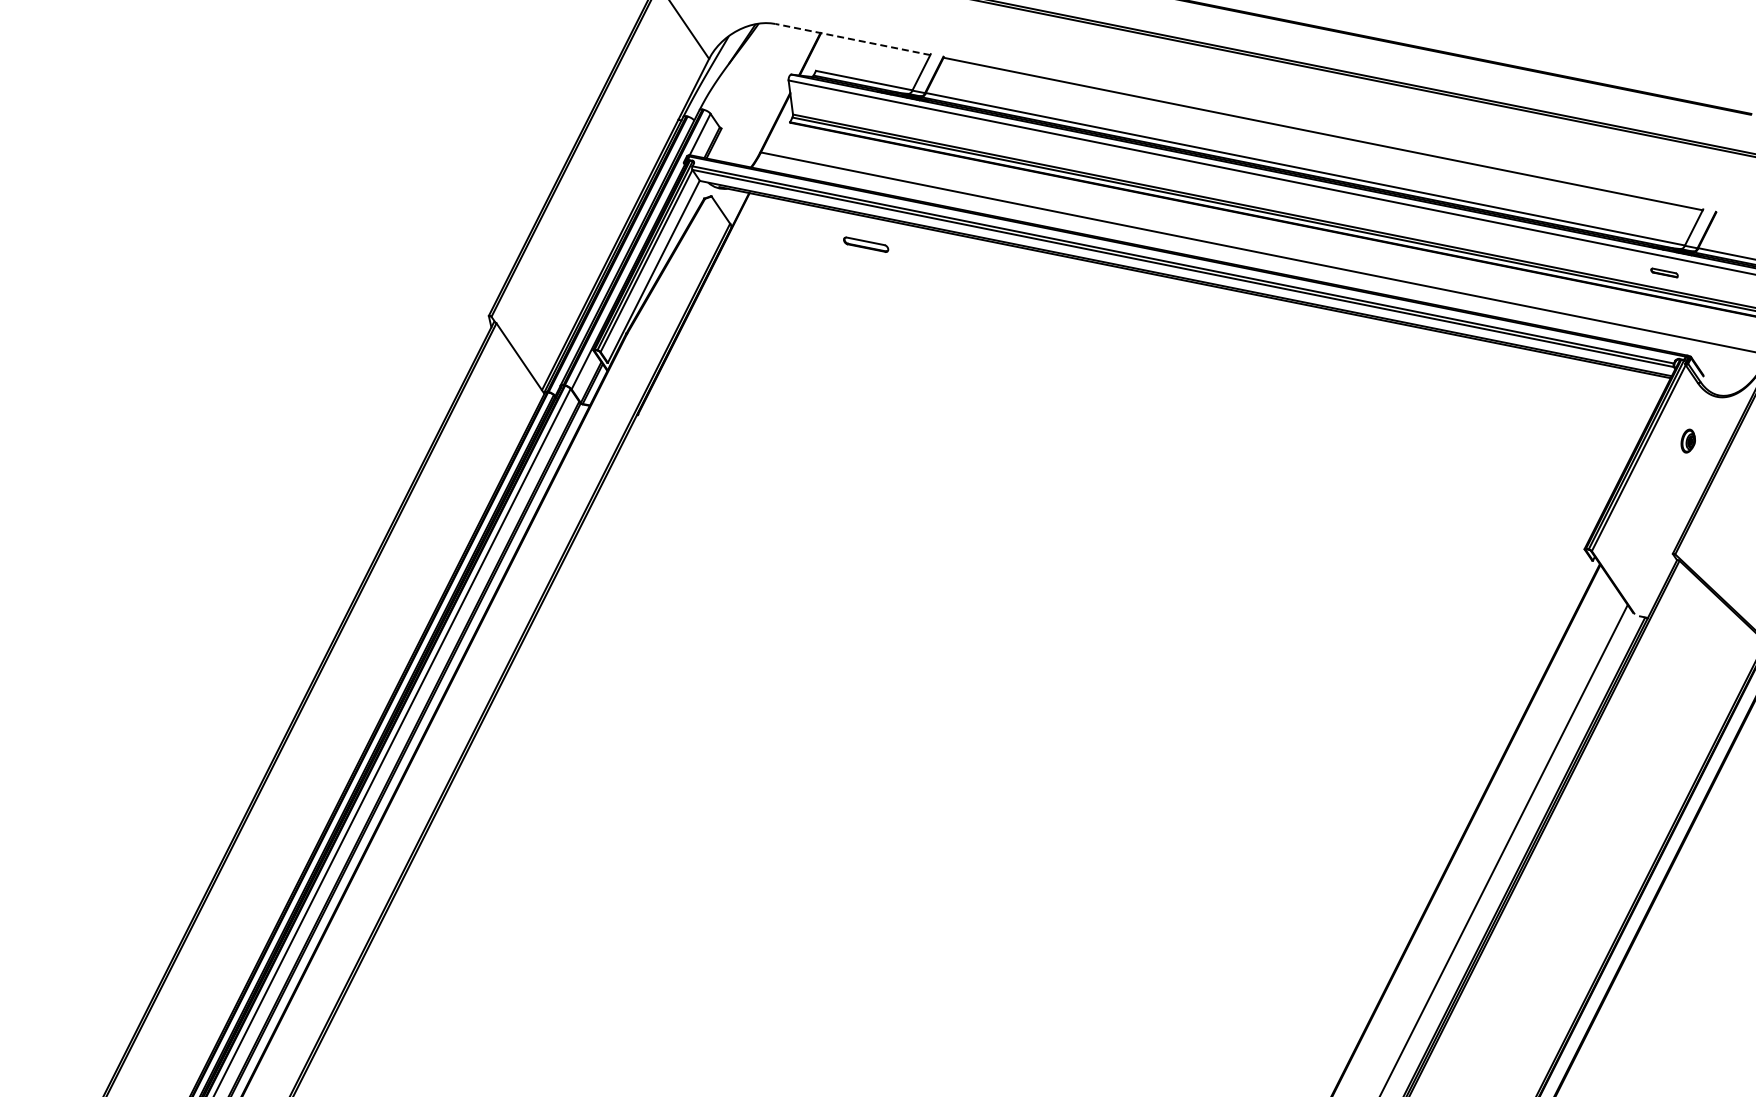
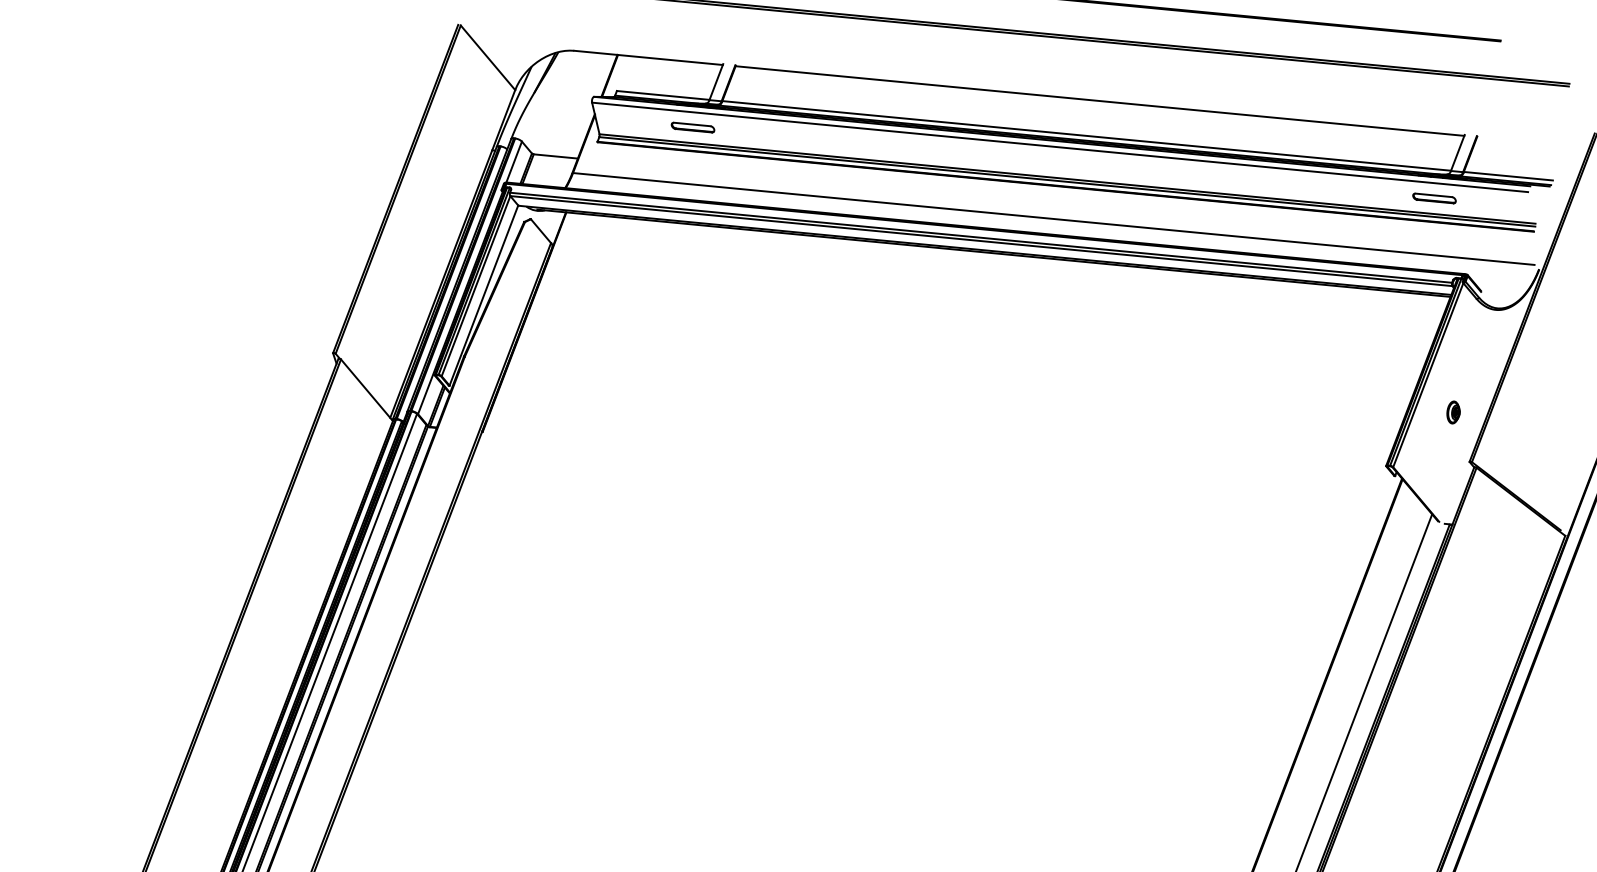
line: (852, 39) -> (648, 57), dashed -> solid
line: (744, 132) -> (555, 155), added
part: (866, 244) -> (693, 127), moved
part: (1664, 272) -> (1434, 198), size x1.67
part: (1687, 440) -> (1452, 411), moved

